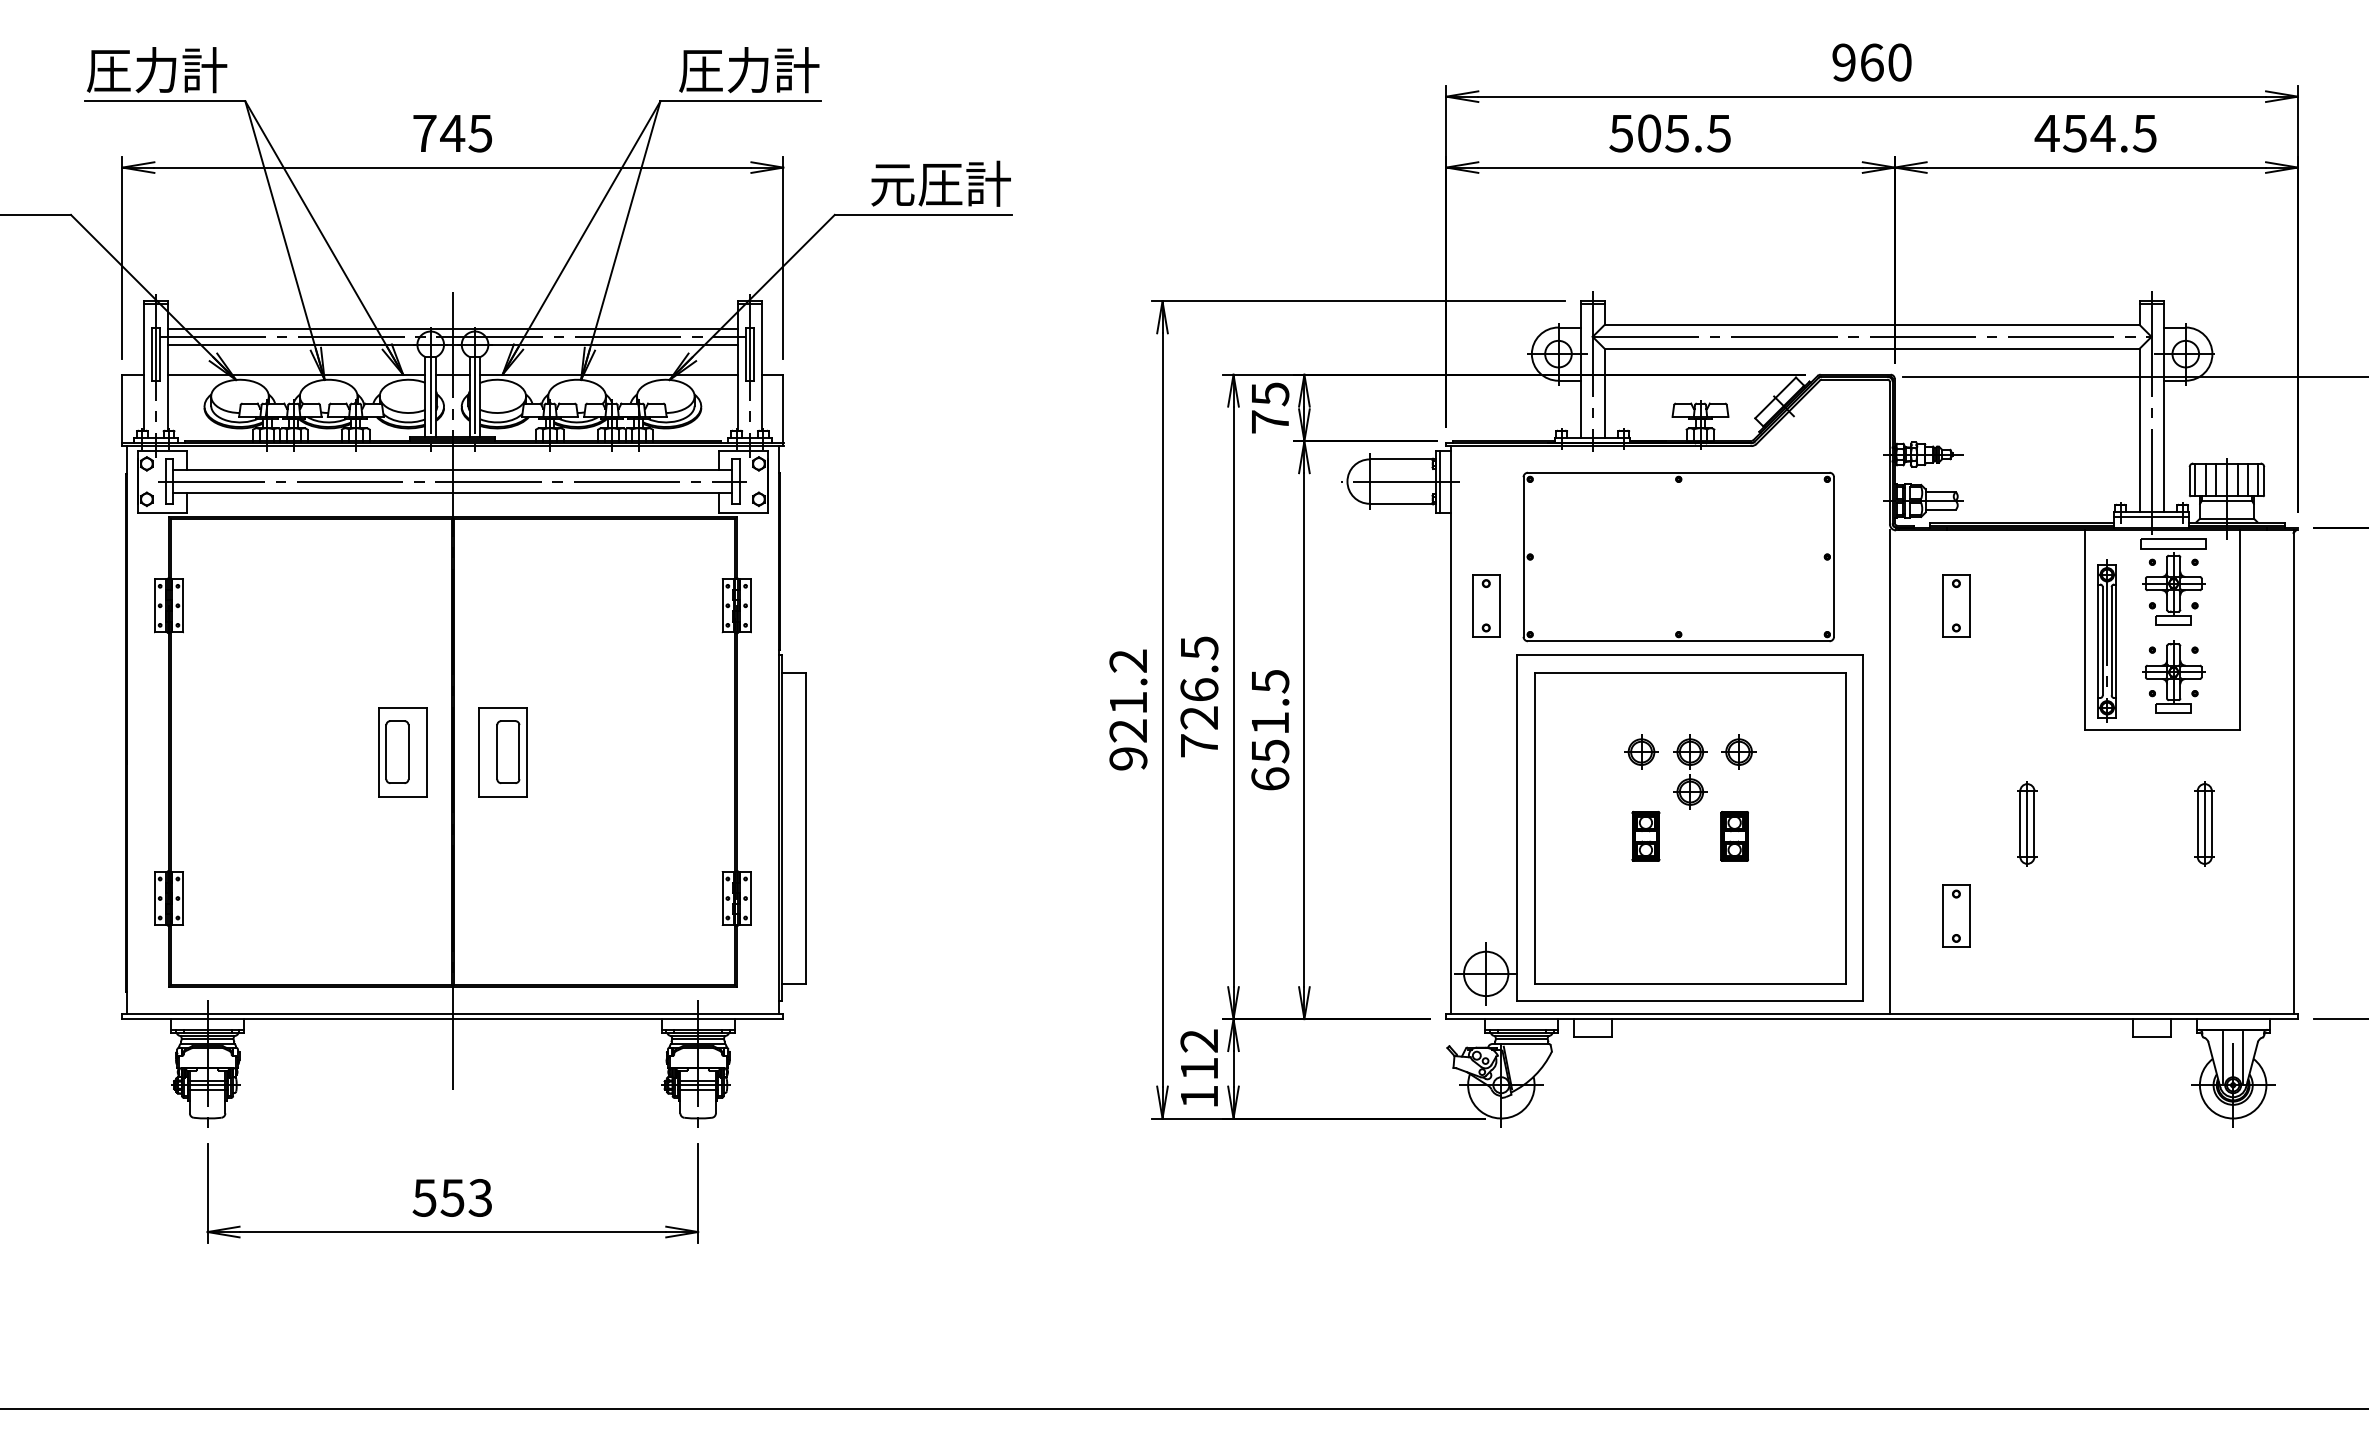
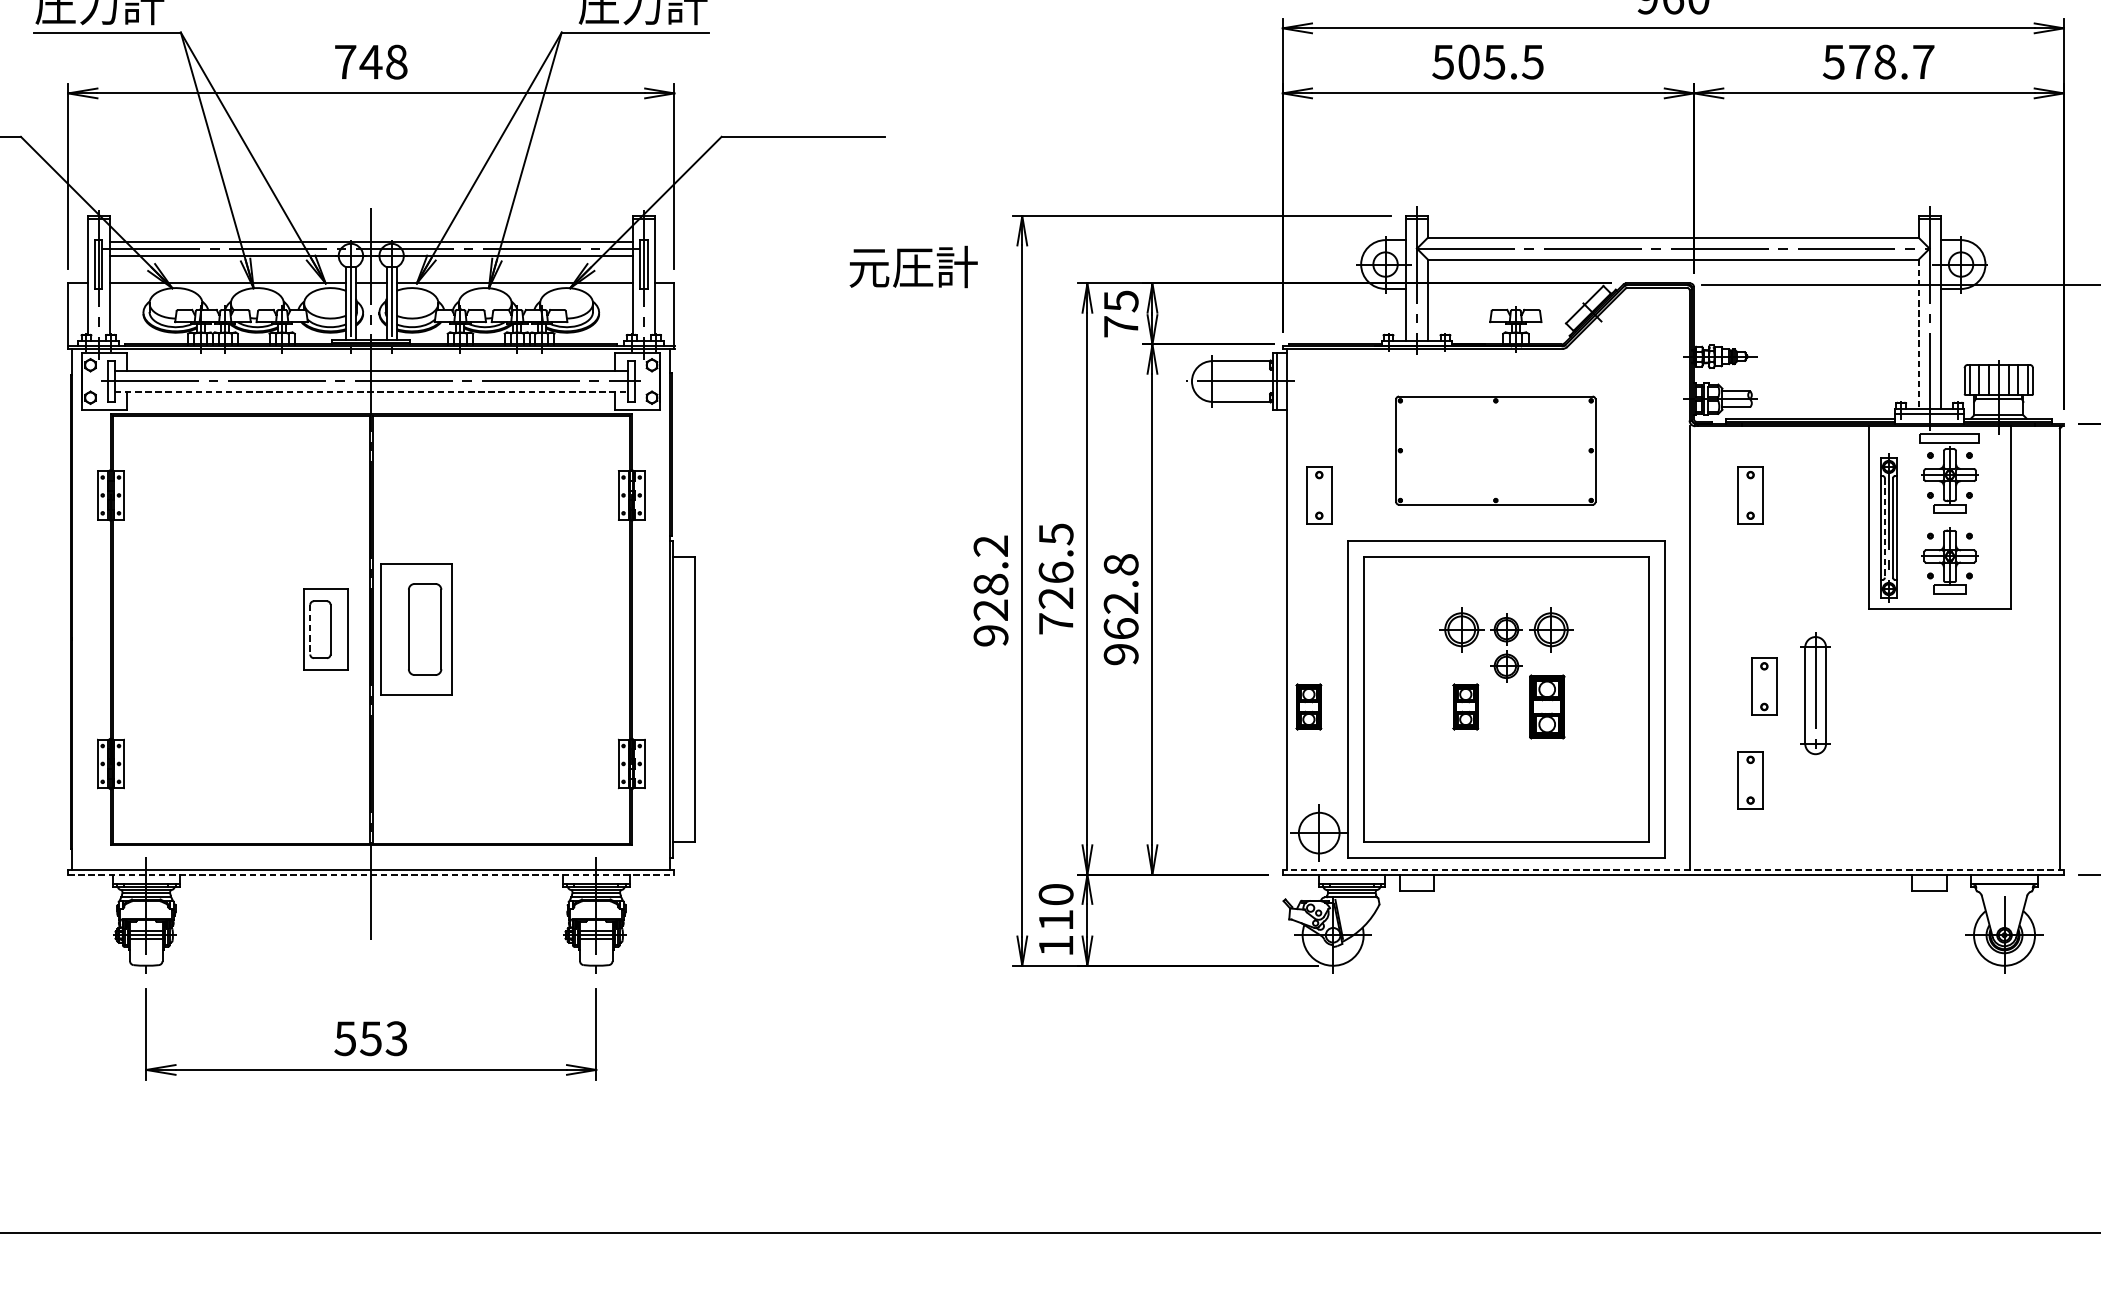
text: (480, 133) -> (396, 62), 745 -> 748
text: (2095, 133) -> (1878, 62), 454.5 -> 578.7
text: (940, 183) -> (913, 266), moved
line: (2139, 430) -> (1918, 334), solid -> dashed
line: (453, 492) -> (371, 391), solid -> dashed
part: (1678, 556) -> (1495, 450), size x0.7
line: (2102, 641) -> (1884, 528), solid -> dashed
text: (1128, 702) -> (991, 584), 921.2 -> 928.2
text: (1270, 729) -> (1121, 608), 651.5 -> 962.8
part: (1641, 751) -> (1461, 629), size x1.4
part: (1738, 751) -> (1550, 629), size x1.4
line: (386, 752) -> (310, 630), solid -> dashed
part: (502, 752) -> (416, 630), size x1.6
part: (1971, 813) -> (1764, 685), added
part: (2027, 823) -> (1815, 695), size x1.6
part: (2204, 823) -> (1978, 695), removed
part: (1474, 836) -> (1308, 707), added
part: (1734, 836) -> (1547, 707), size x1.4
line: (1872, 1013) -> (1673, 869), solid -> dashed
line: (453, 1019) -> (371, 874), solid -> dashed
text: (1199, 1040) -> (1056, 894), 112 -> 110
line: (2223, 1057) -> (1995, 909), removed
line: (2242, 1057) -> (2013, 909), removed

